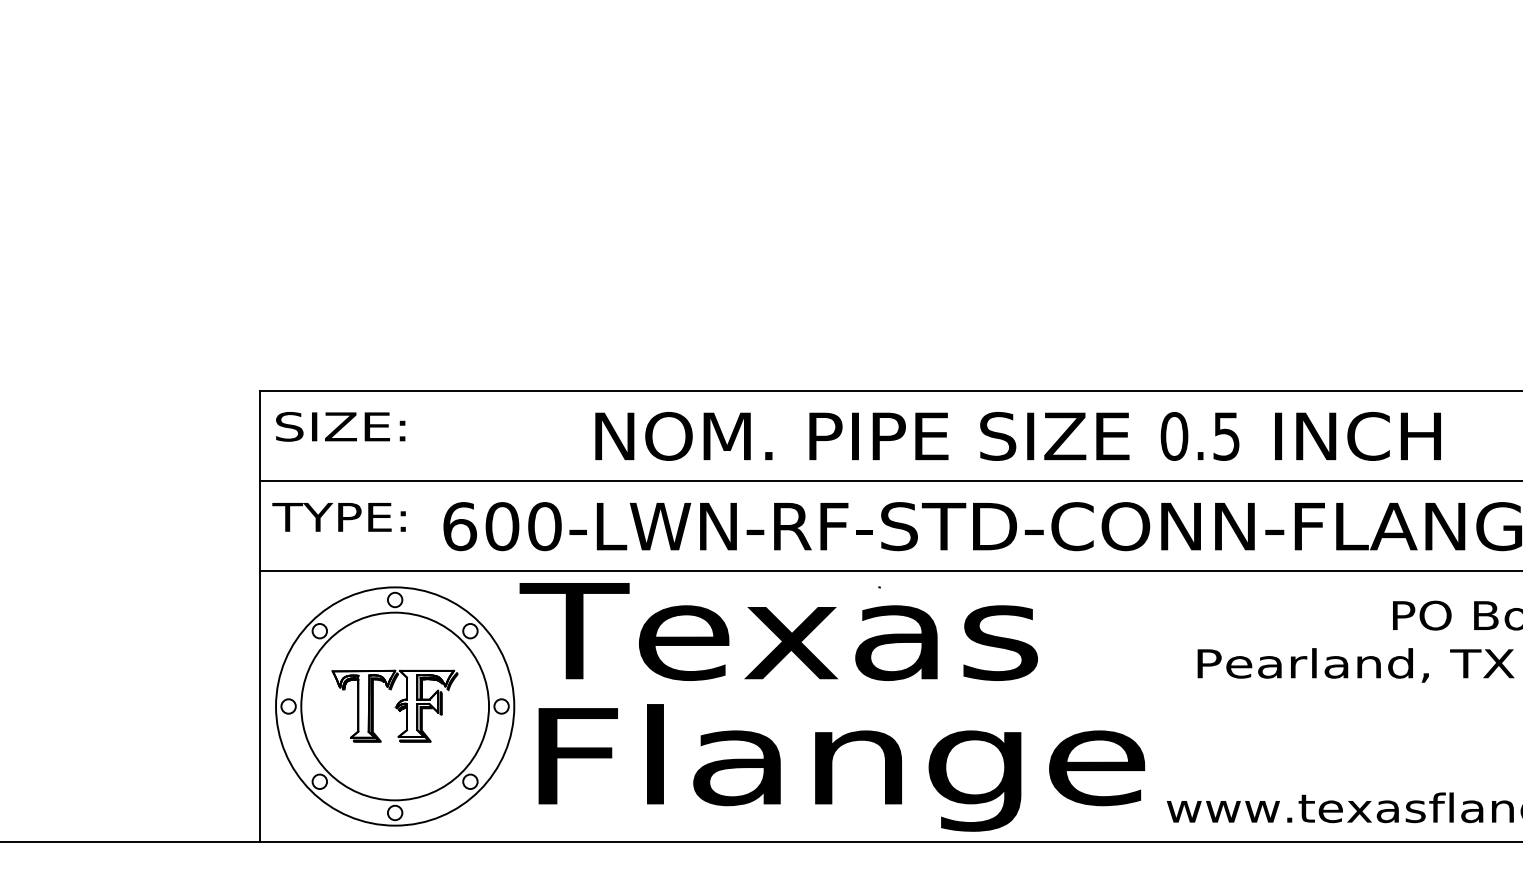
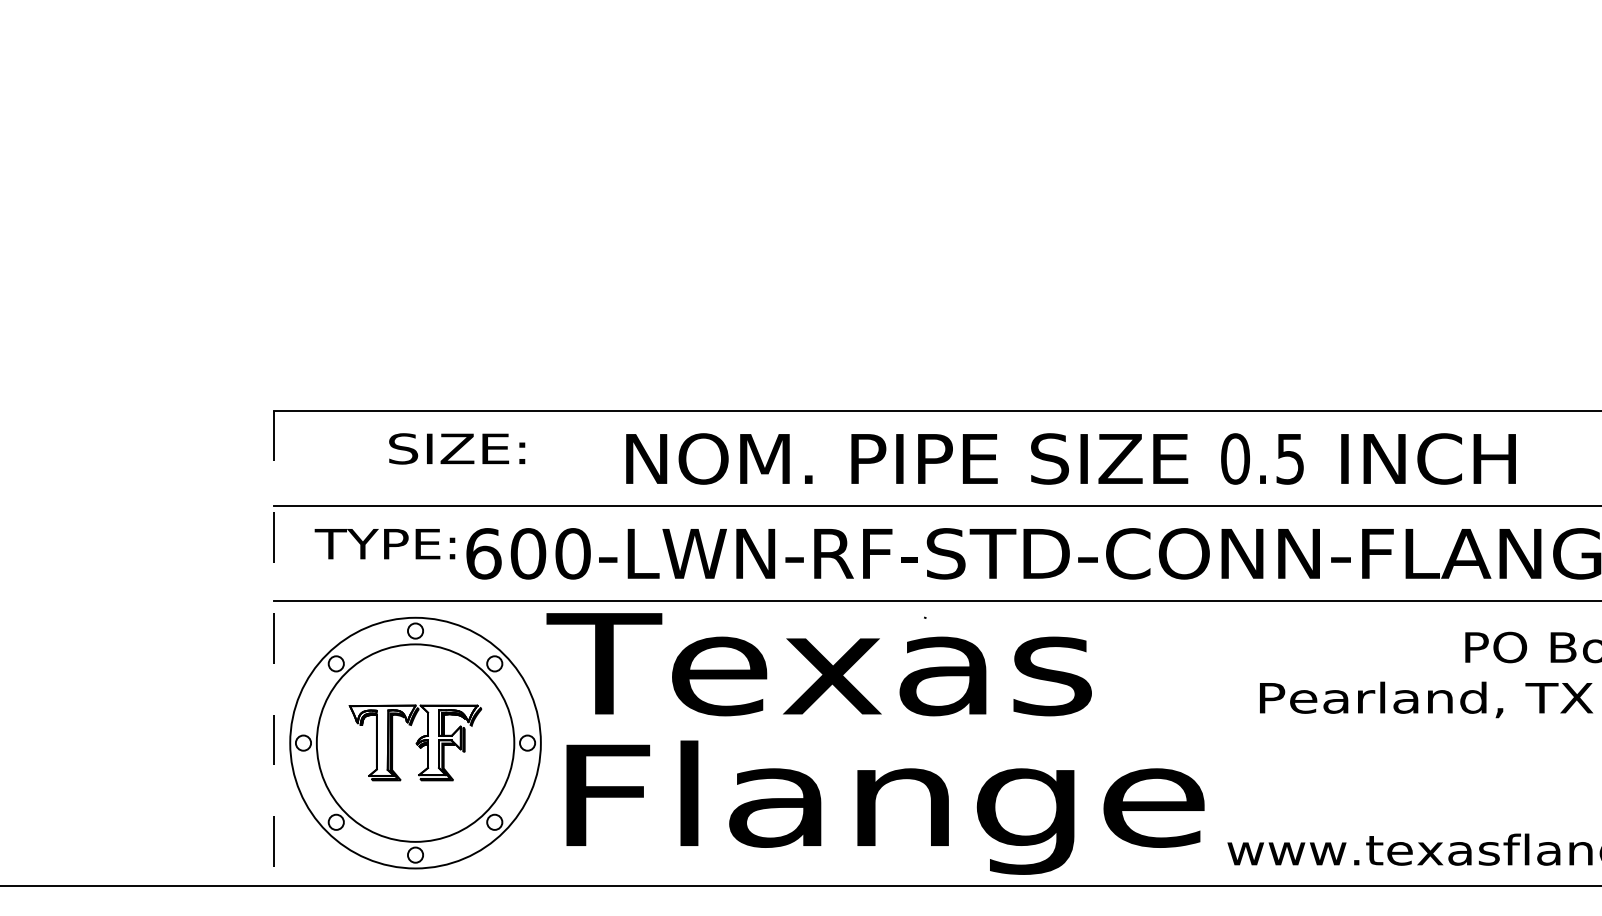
text: (340, 426) -> (456, 448), moved
text: (338, 517) -> (384, 544), moved
line: (260, 616) -> (273, 648), solid -> dashed

